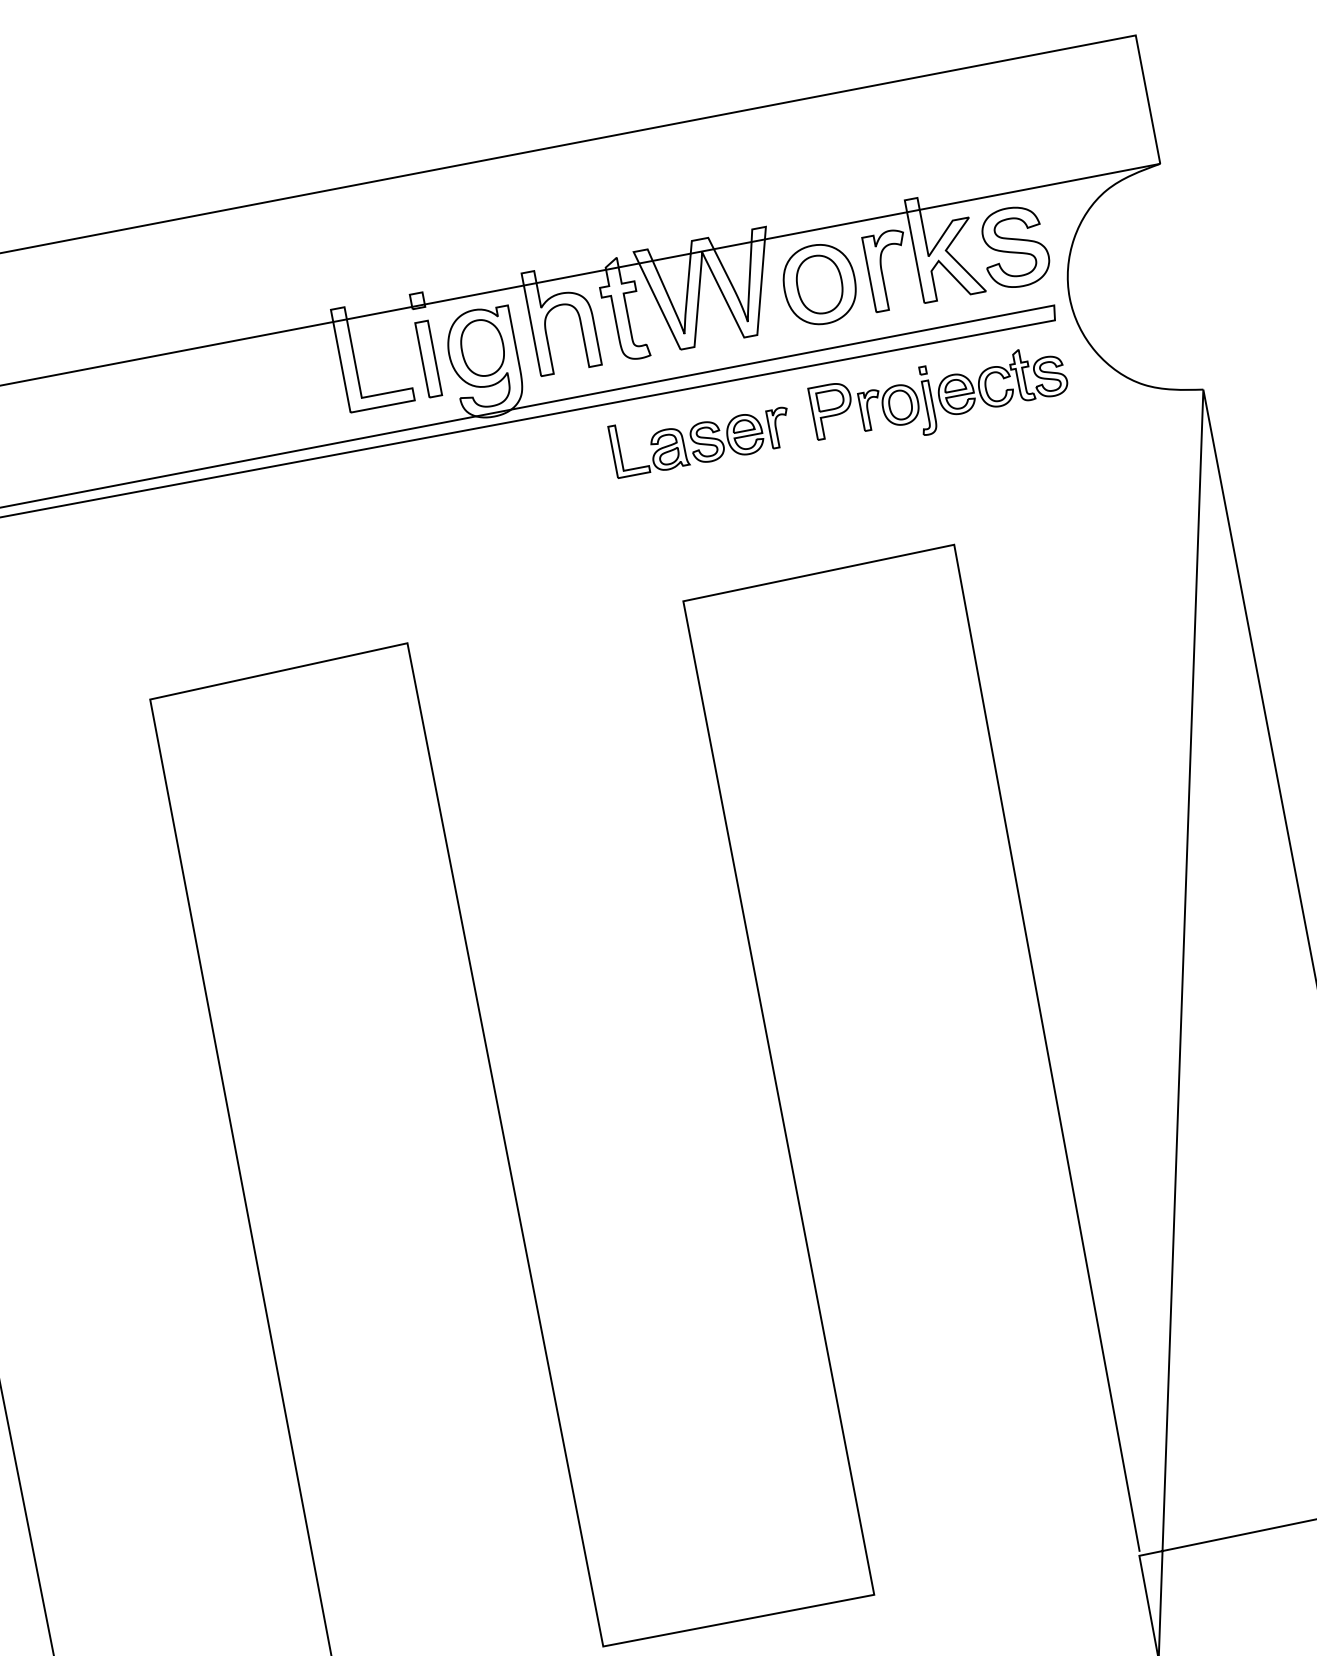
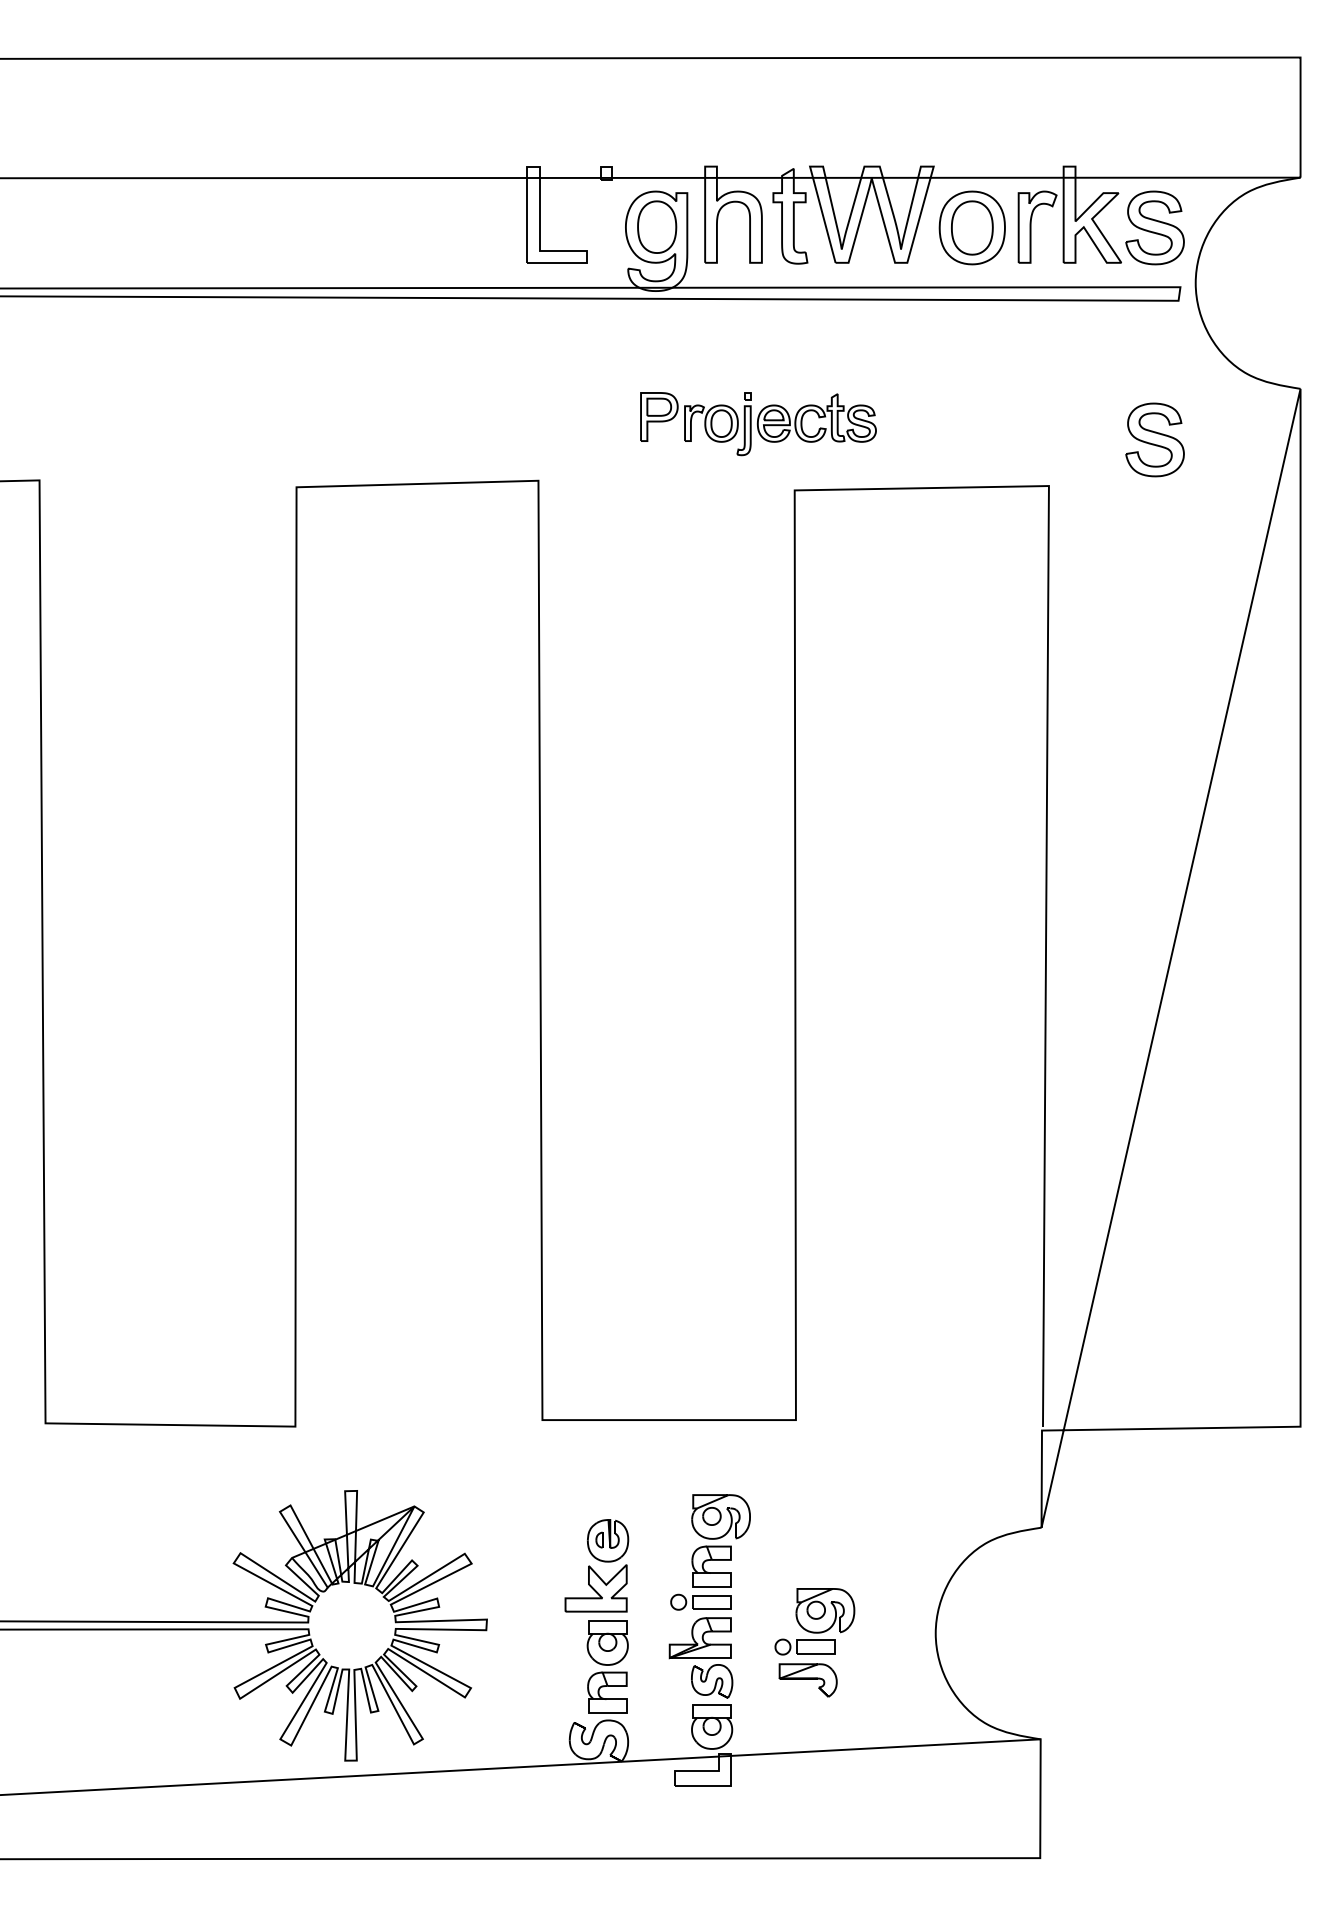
part: (428, 358) -> (606, 227), removed
part: (940, 398) -> (758, 424), moved
part: (700, 436) -> (838, 344), removed
curve: (1058, 477) -> (1154, 443), added

